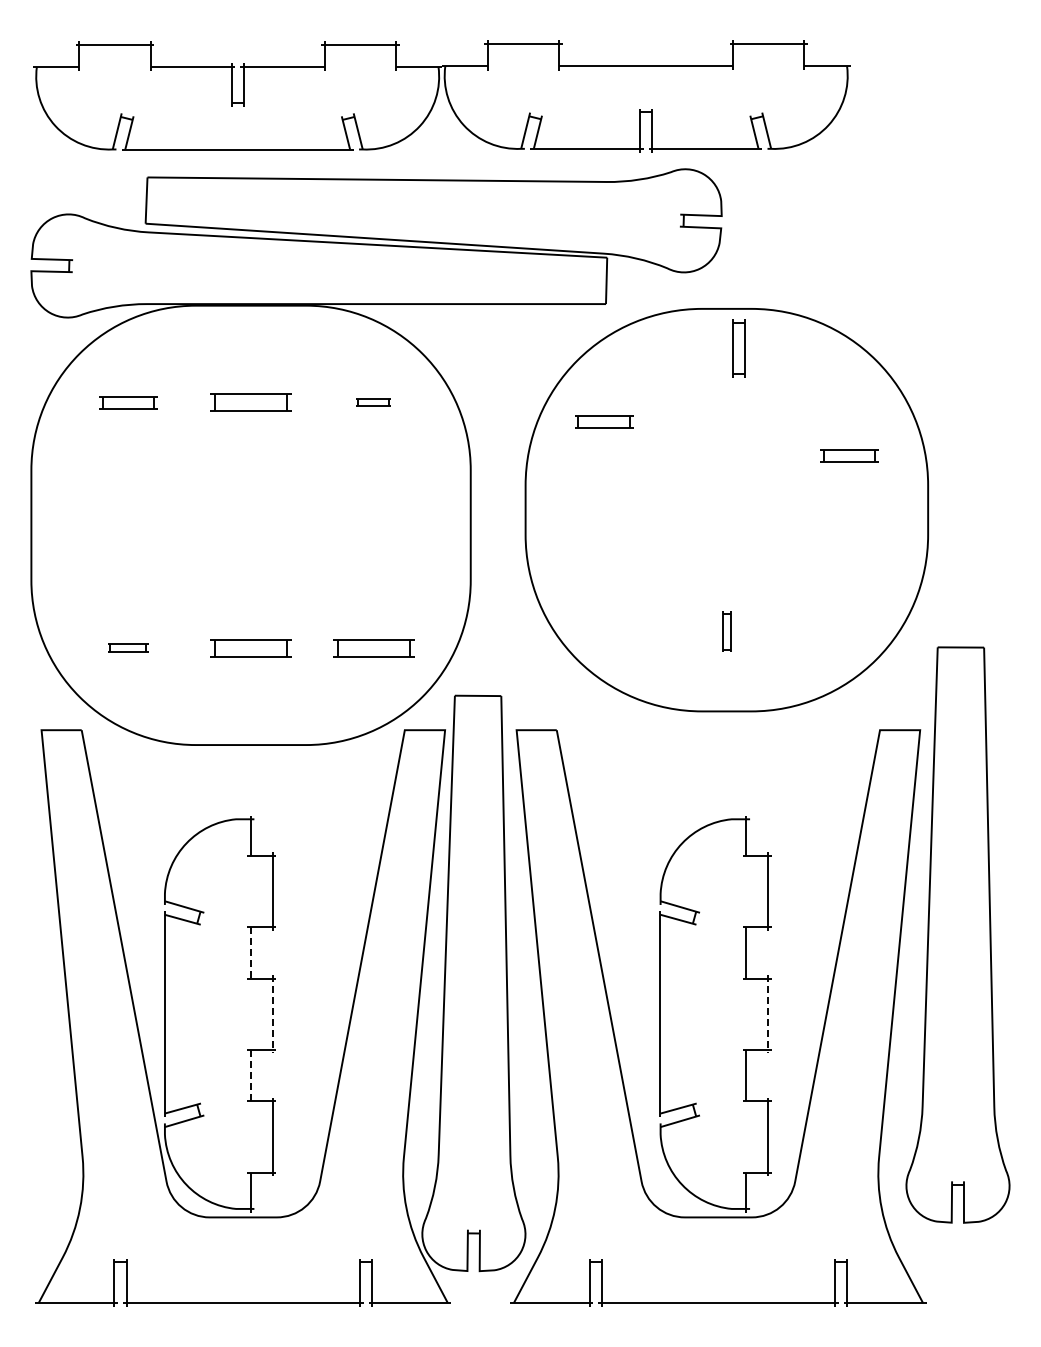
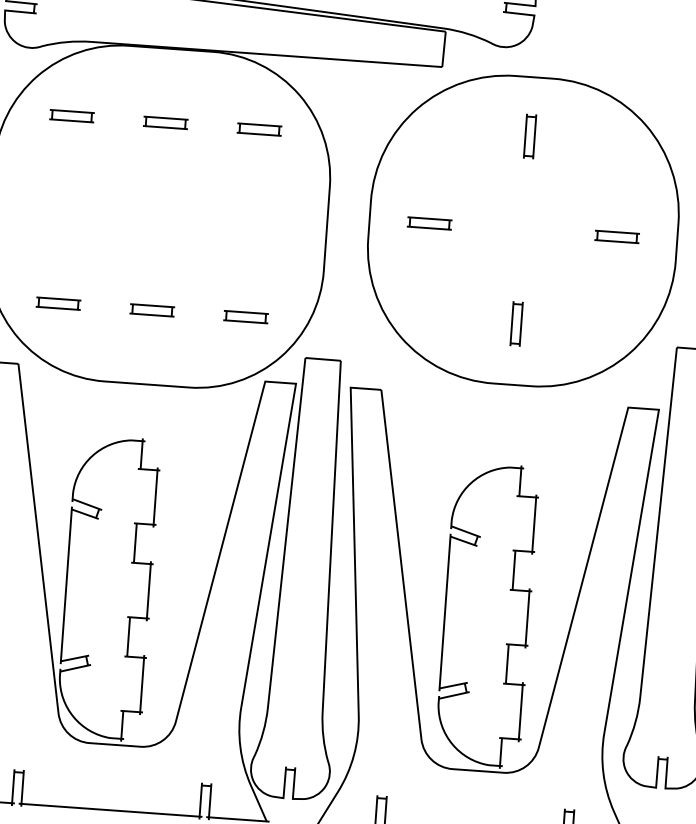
part: (738, 348) -> (529, 136), moved
part: (251, 402) -> (166, 122), size x0.71
part: (373, 402) -> (259, 129), size x1.67
part: (604, 421) -> (429, 223), moved
part: (849, 455) -> (617, 236), moved
part: (726, 631) -> (516, 323), size x1.43
part: (128, 647) -> (58, 303), size x1.43
part: (251, 647) -> (152, 310), size x0.71
part: (373, 647) -> (245, 316), size x0.71
line: (250, 952) -> (135, 542), dashed -> solid
line: (272, 1014) -> (148, 591), dashed -> solid
line: (768, 1014) -> (527, 618), dashed -> solid
line: (250, 1075) -> (128, 636), dashed -> solid

